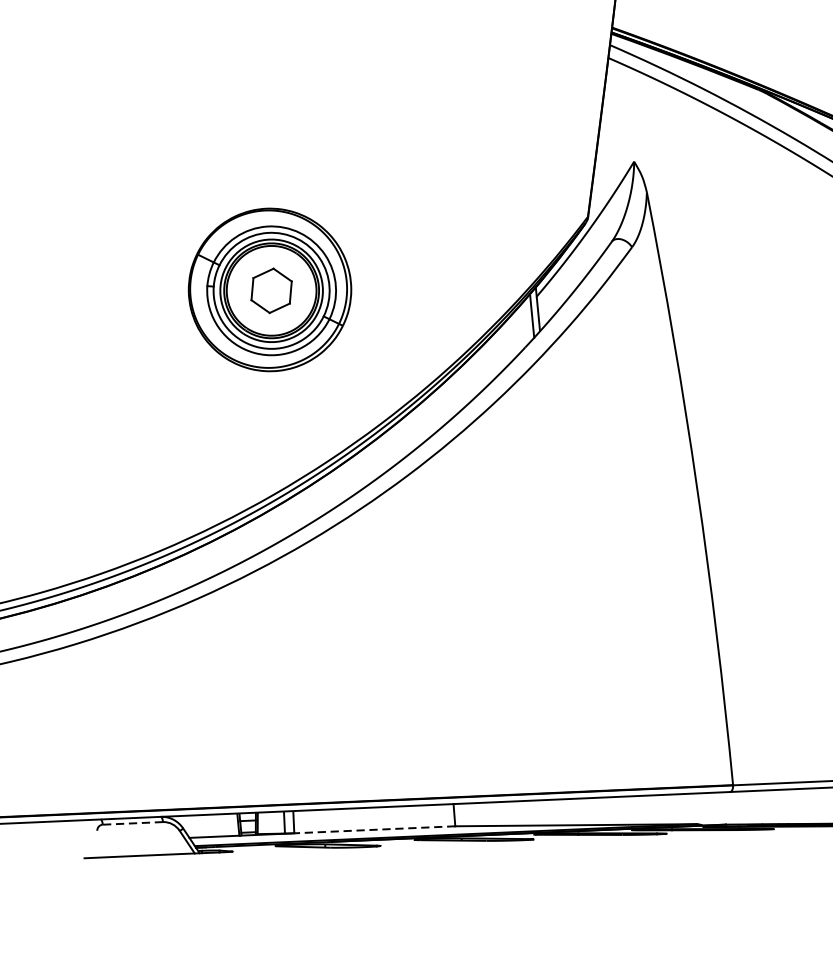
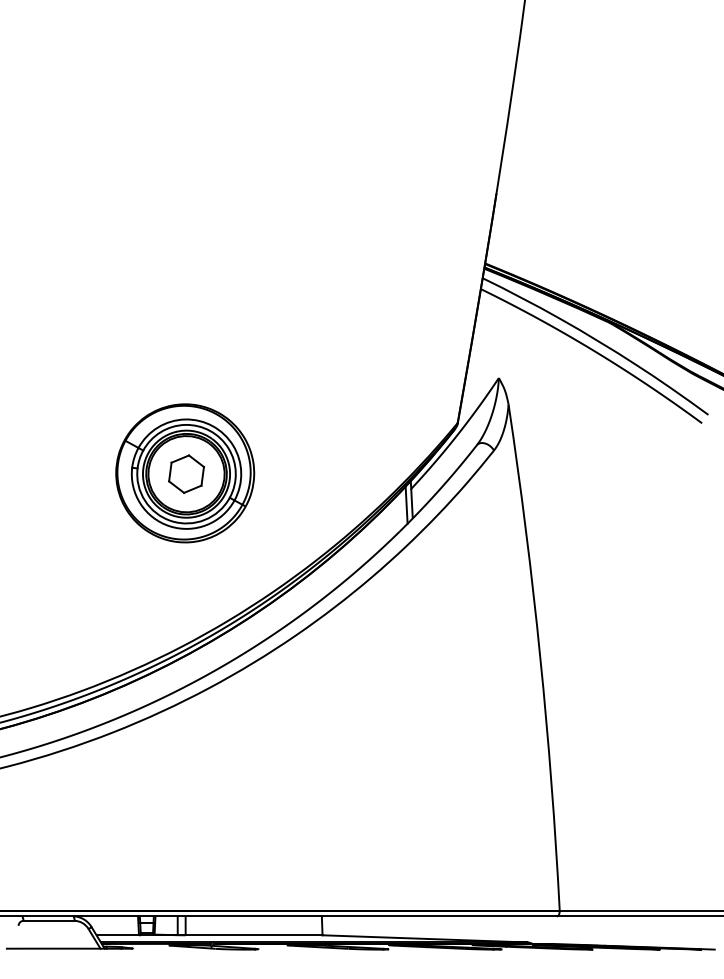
line: (133, 822) -> (49, 920), dashed -> solid
line: (374, 830) -> (253, 935), dashed -> solid

